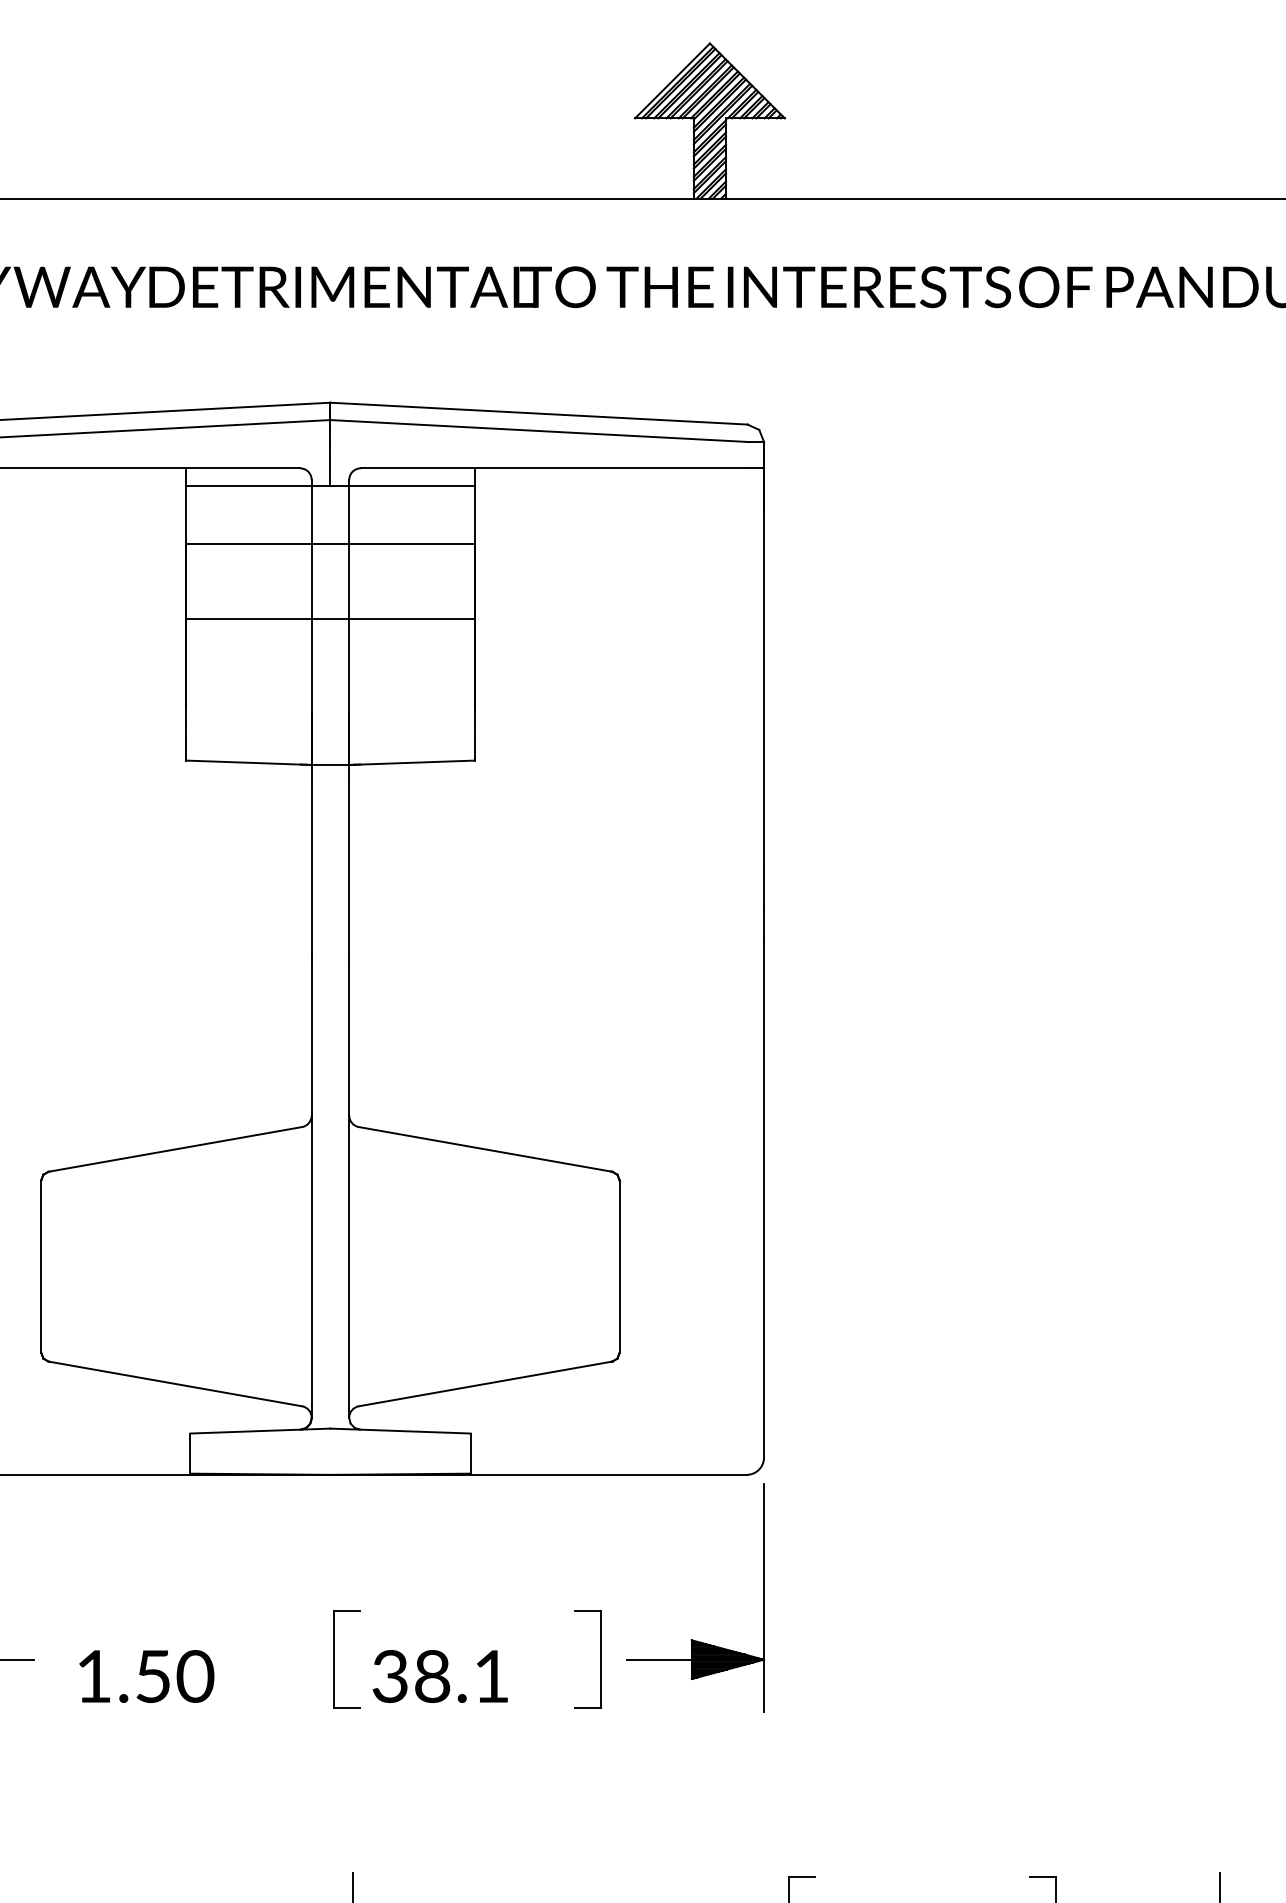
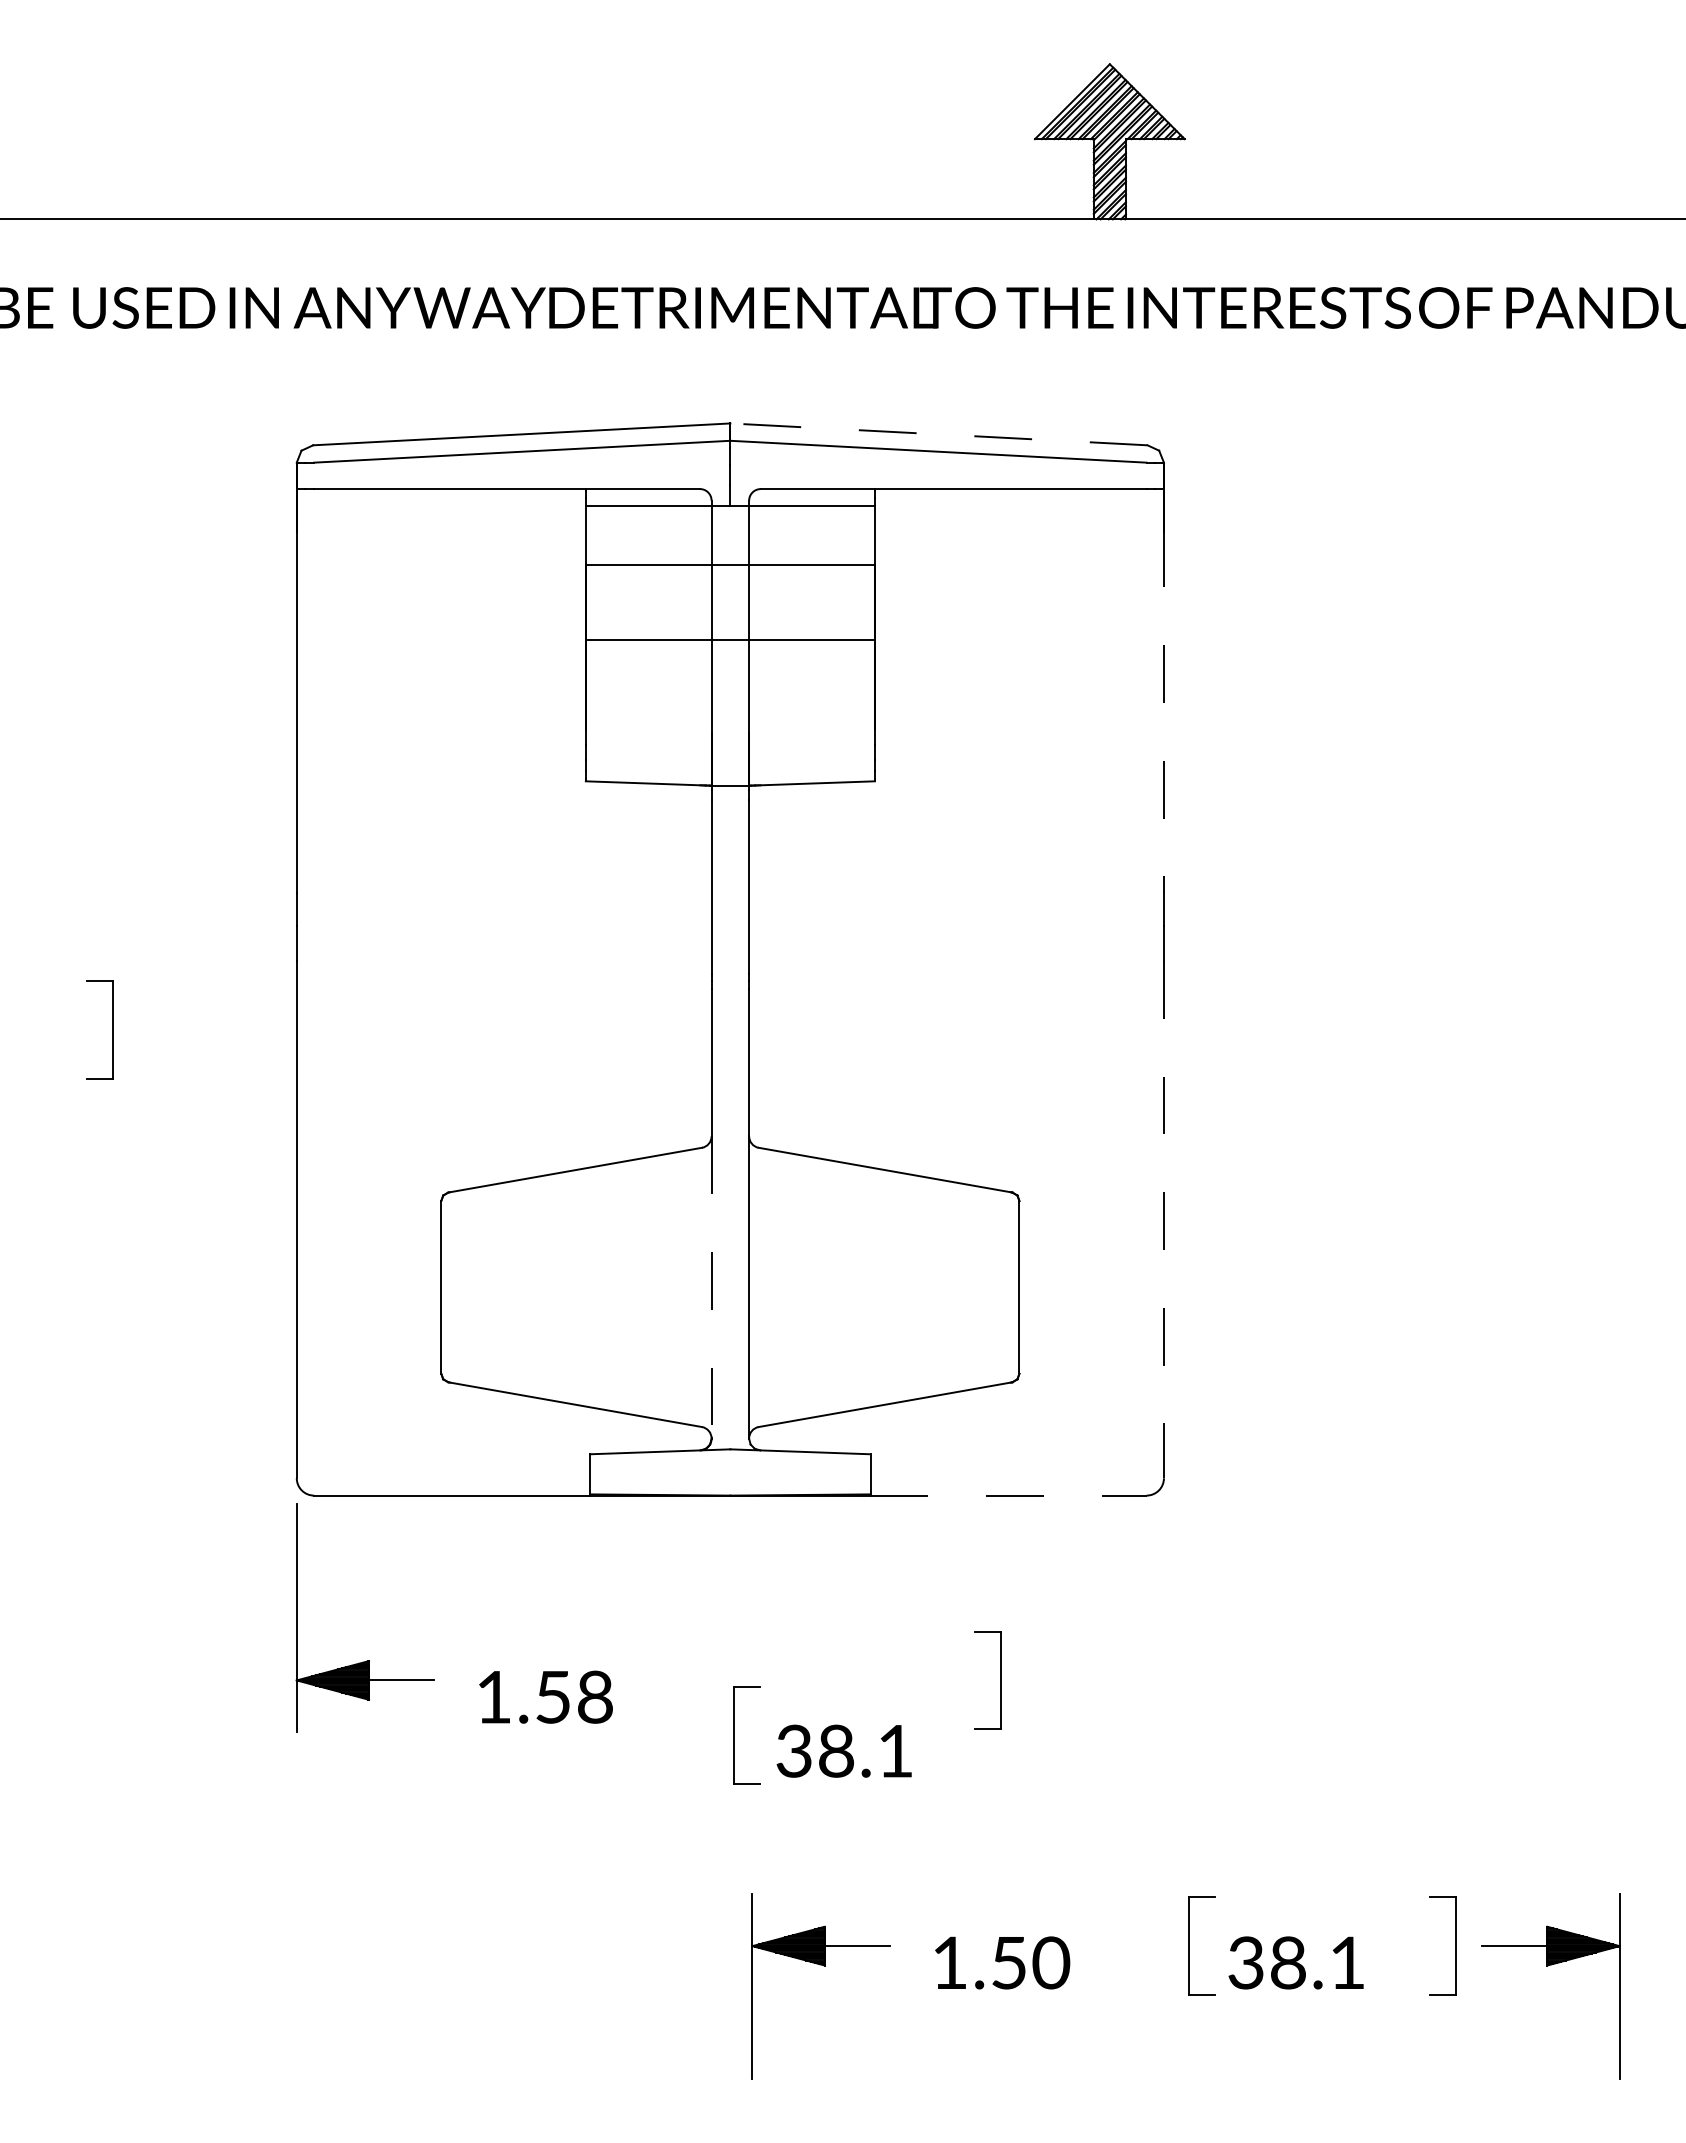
line: (538, 413) -> (938, 434), solid -> dashed
line: (763, 690) -> (1163, 711), solid -> dashed
line: (763, 1198) -> (1163, 1219), solid -> dashed
line: (311, 1266) -> (711, 1287), solid -> dashed
line: (609, 1474) -> (1009, 1495), solid -> dashed
part: (694, 1639) -> (1094, 1660), removed
part: (334, 1659) -> (734, 1735), moved
text: (439, 1675) -> (843, 1750), moved
text: (195, 1676) -> (595, 1697), 1.50 -> 1.58

